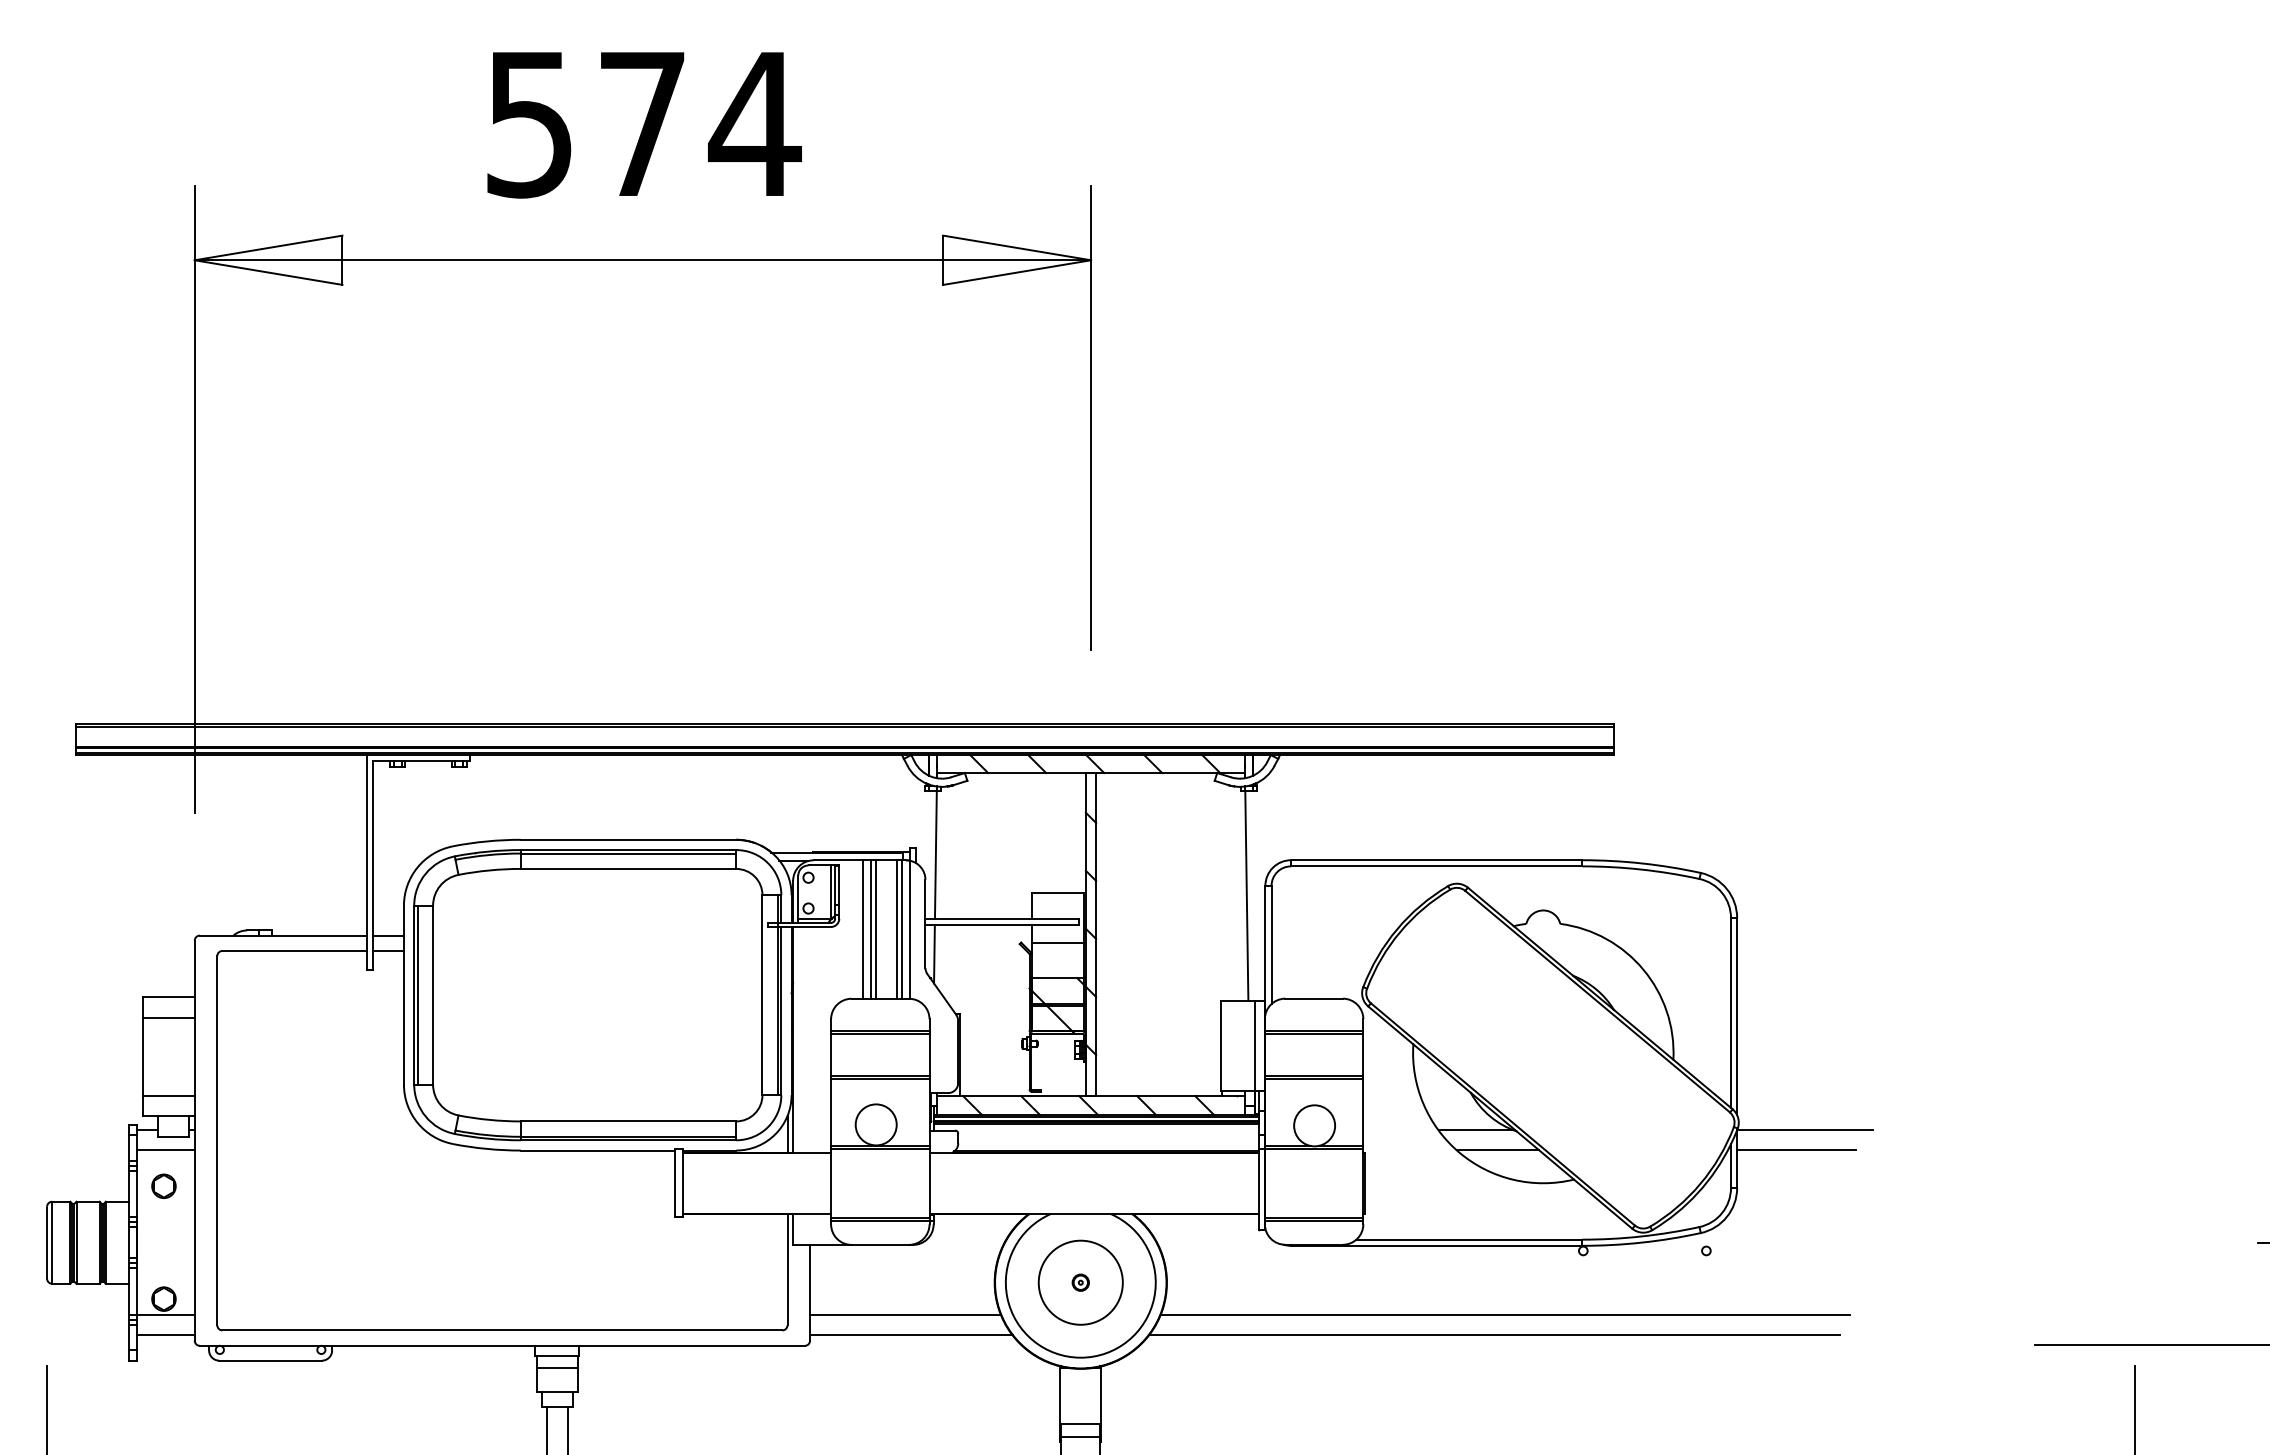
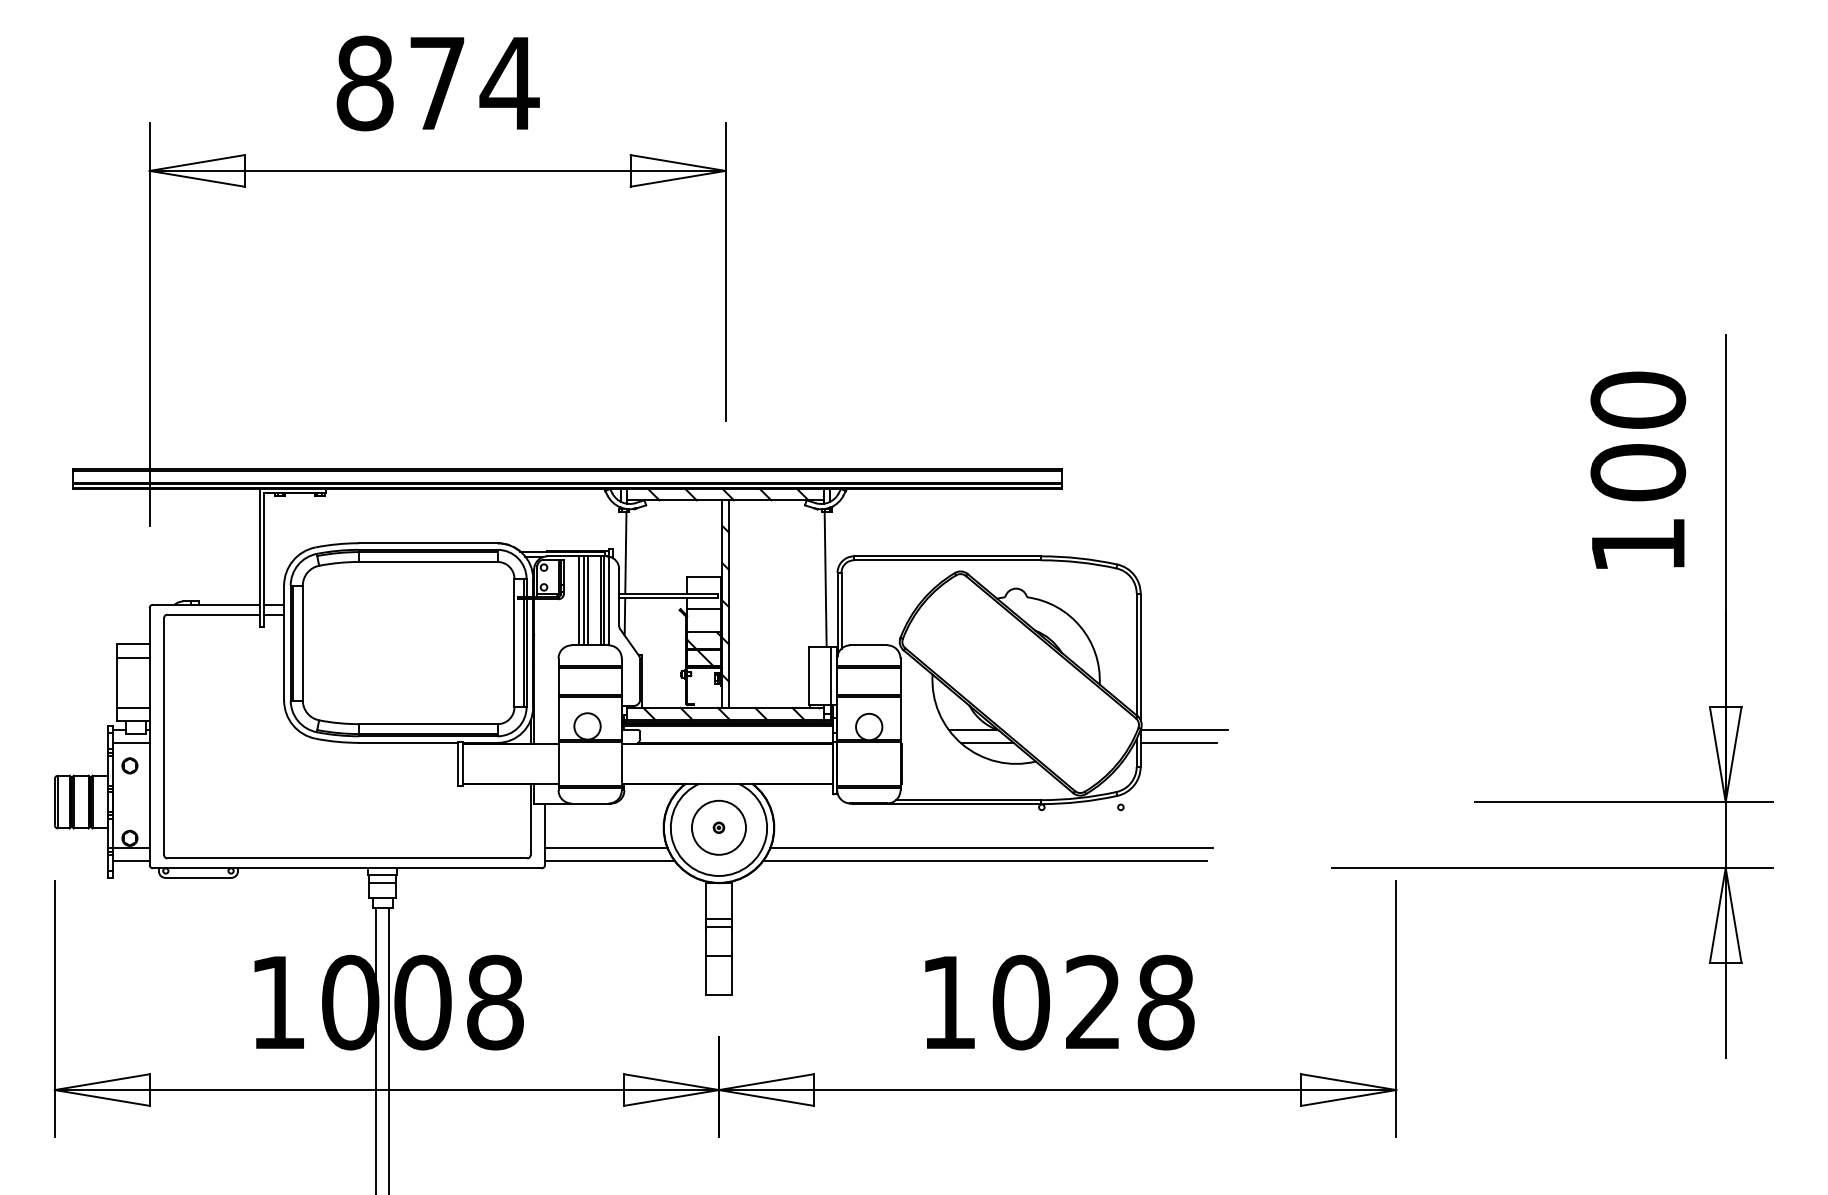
text: (529, 124) -> (364, 83), 574 -> 874

